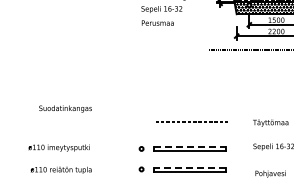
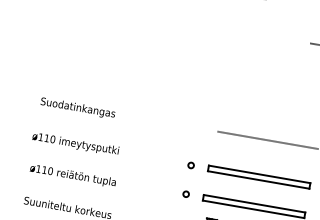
text: (65, 108) -> (78, 107), moved
line: (190, 146) -> (260, 173), dashed -> solid
line: (189, 167) -> (253, 203), dashed -> solid

